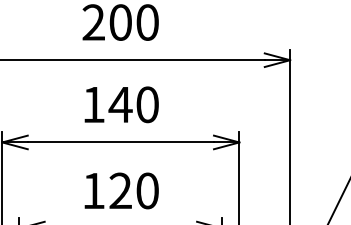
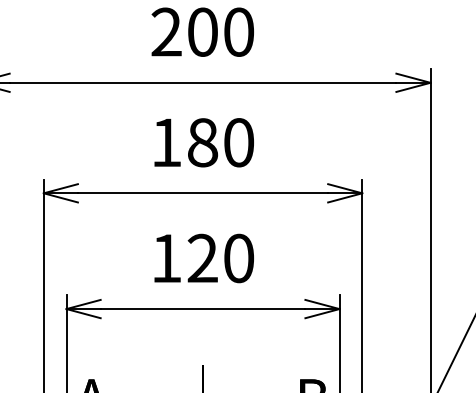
text: (120, 104) -> (202, 142), 140 -> 180

